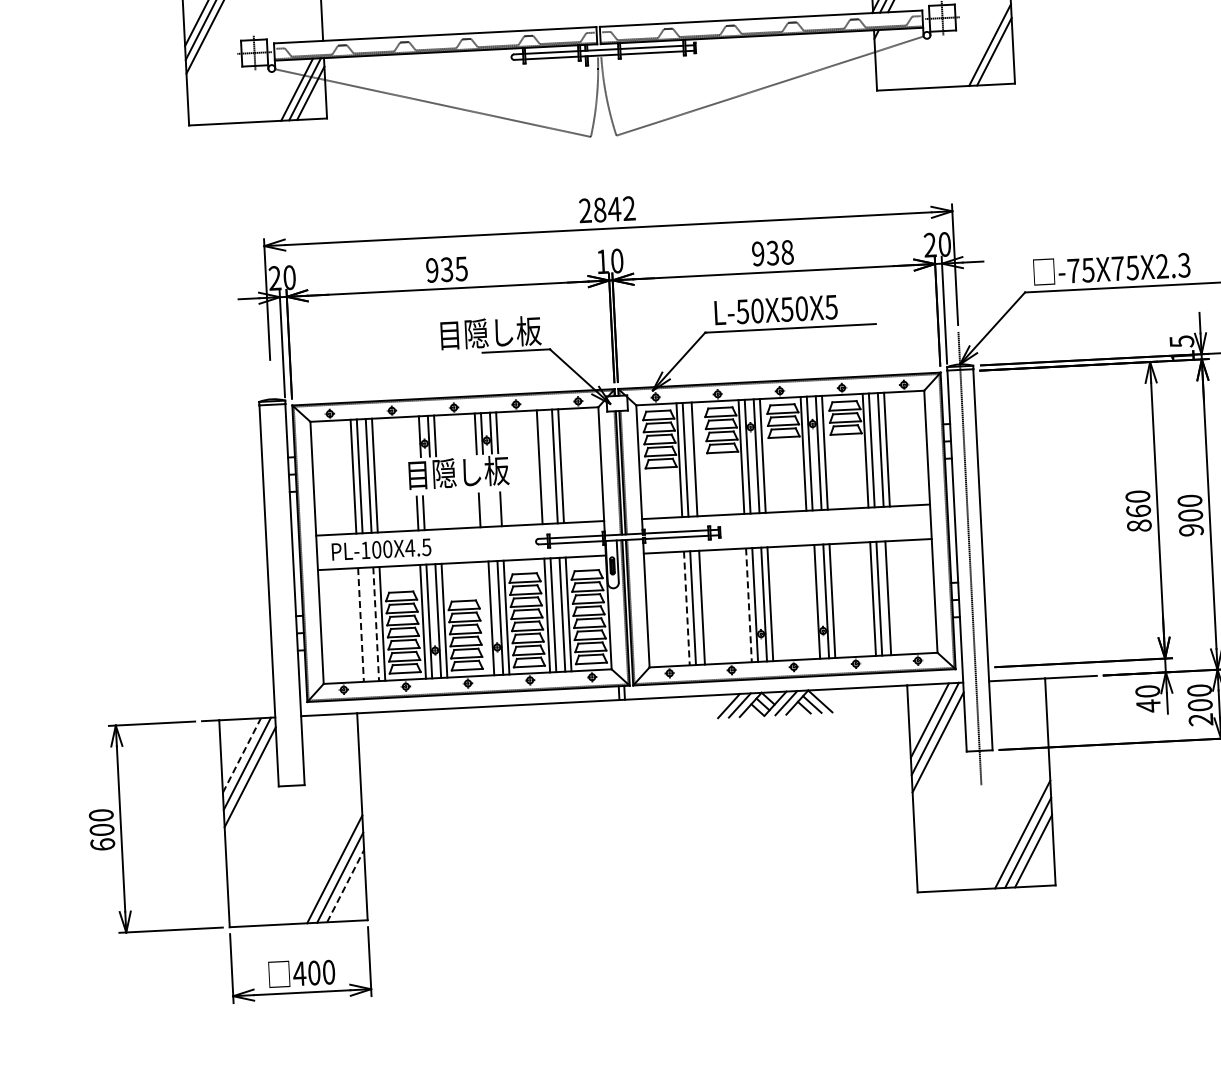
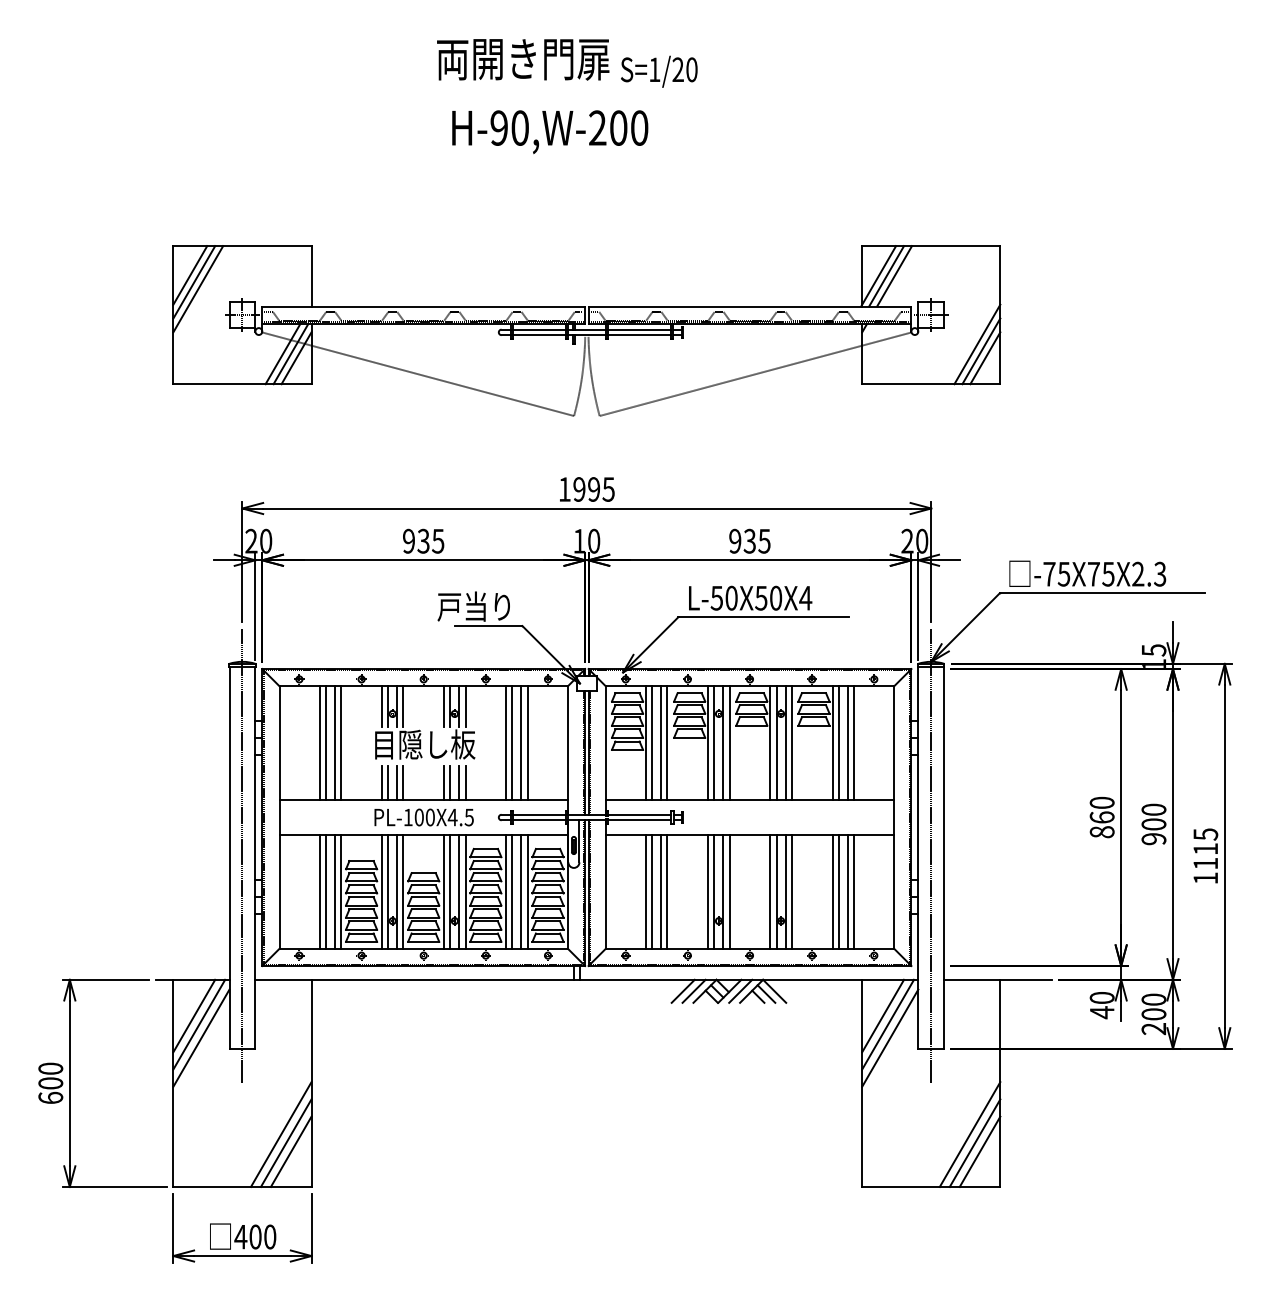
line: (998, 58) -> (985, 358), added
text: (607, 209) -> (586, 489), 2842 -> 1995
text: (787, 251) -> (764, 540), 938 -> 935
text: (831, 307) -> (805, 598), L-50X50X5 -> L-50X50X4
text: (491, 332) -> (464, 606), 目隠し板 -> 戸当り
line: (413, 436) -> (381, 706), added
line: (700, 459) -> (667, 743), added
line: (545, 467) -> (512, 743), added
line: (495, 509) -> (459, 783), added
line: (486, 510) -> (450, 783), added
line: (433, 512) -> (397, 783), added
line: (439, 512) -> (403, 783), added
text: (380, 549) -> (423, 817), moved
line: (282, 593) -> (242, 856), added
line: (894, 597) -> (853, 891), added
line: (811, 601) -> (770, 891), added
line: (749, 605) -> (708, 891), dashed -> solid
line: (708, 607) -> (667, 891), added
line: (687, 608) -> (646, 891), dashed -> solid
line: (485, 618) -> (444, 891), added
line: (375, 623) -> (334, 891), dashed -> solid
line: (360, 624) -> (319, 891), dashed -> solid
line: (367, 624) -> (326, 891), added
line: (242, 755) -> (194, 1016), dashed -> solid
line: (345, 885) -> (291, 1151), dashed -> solid

